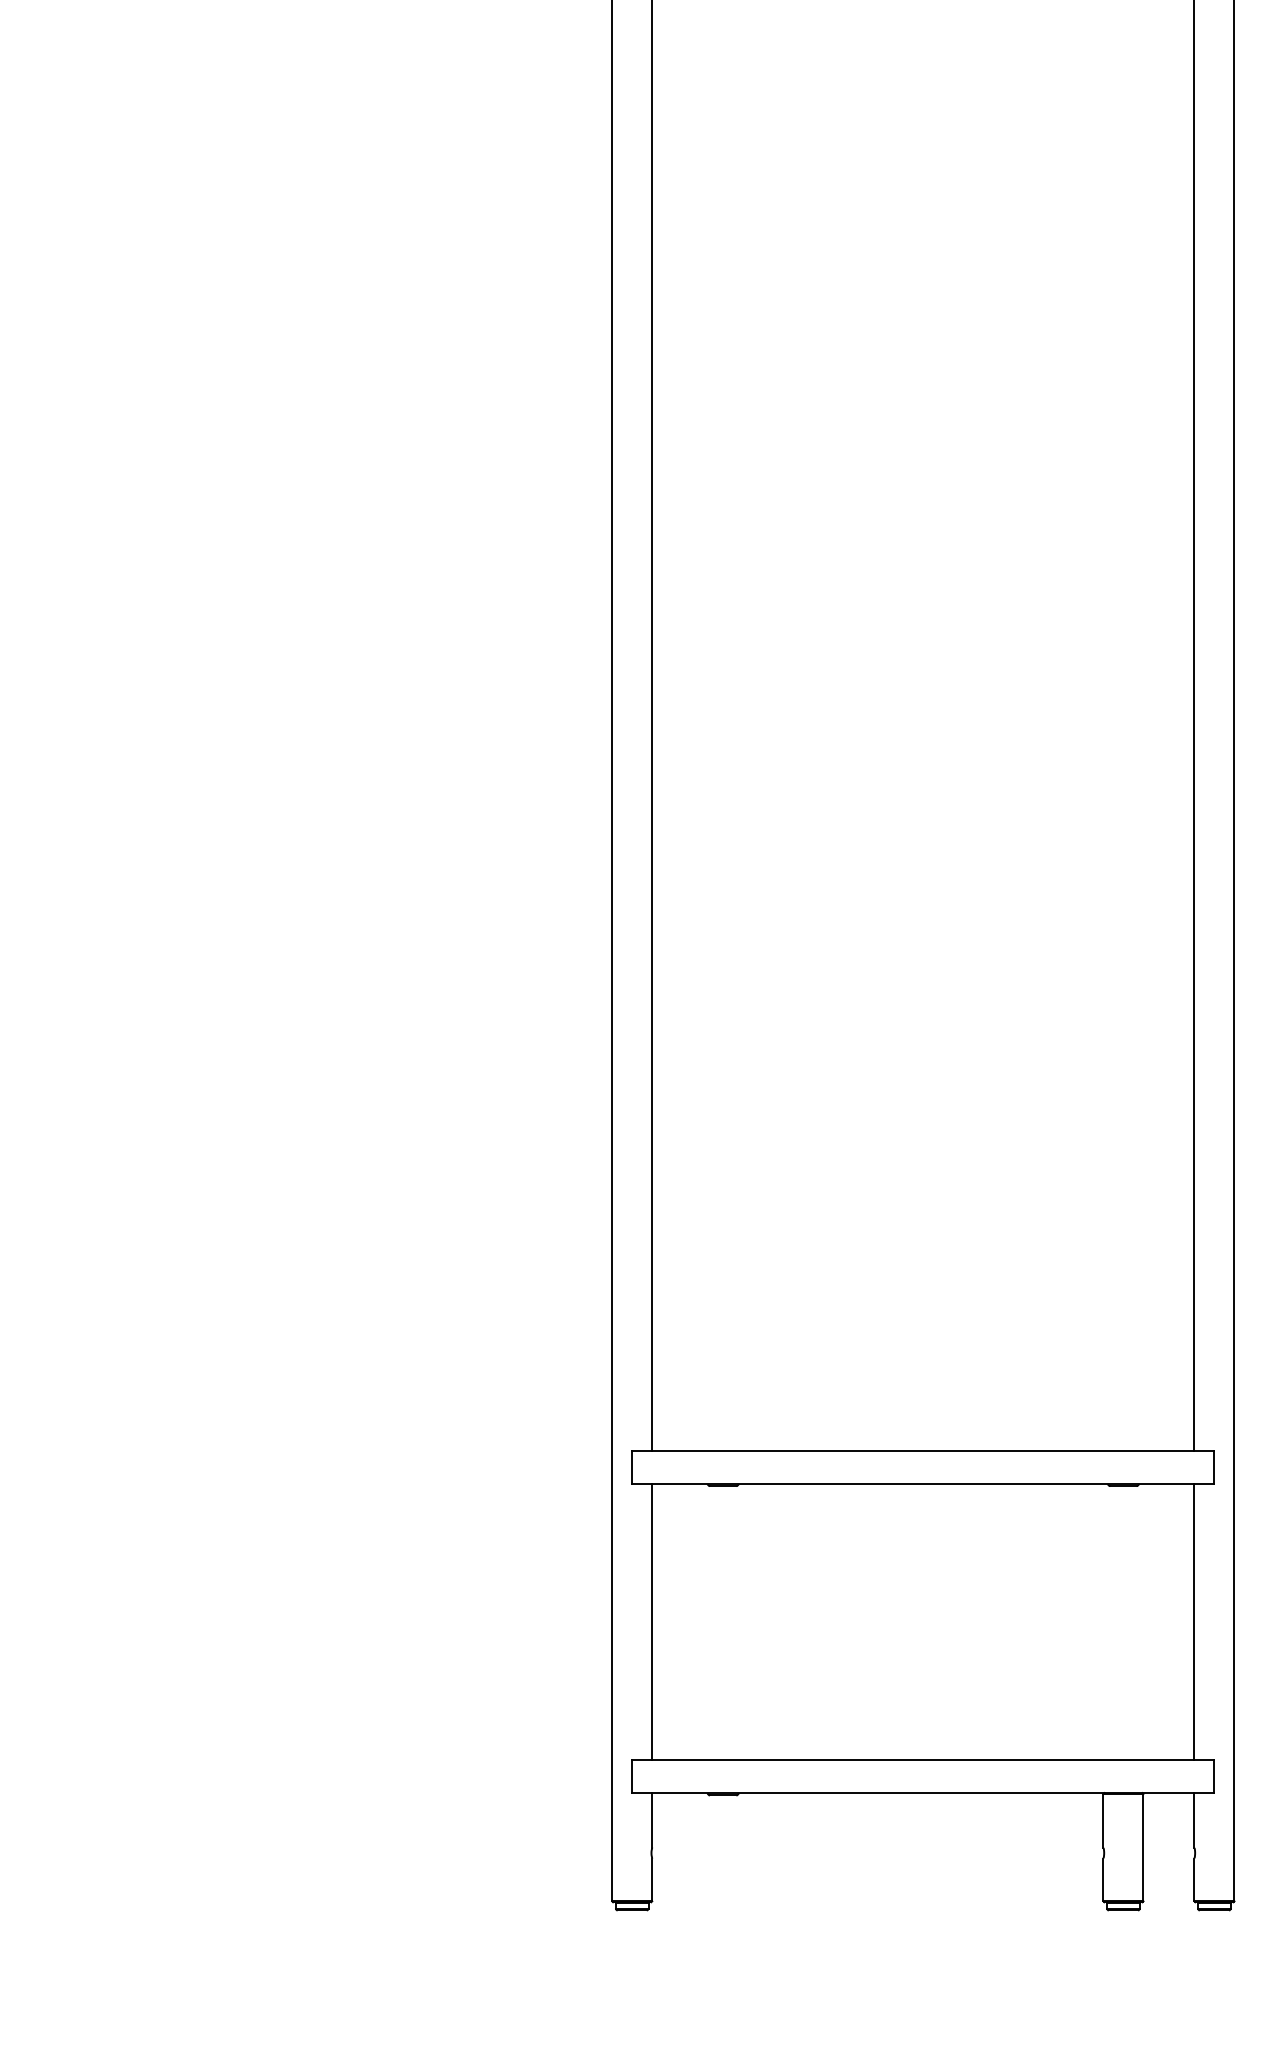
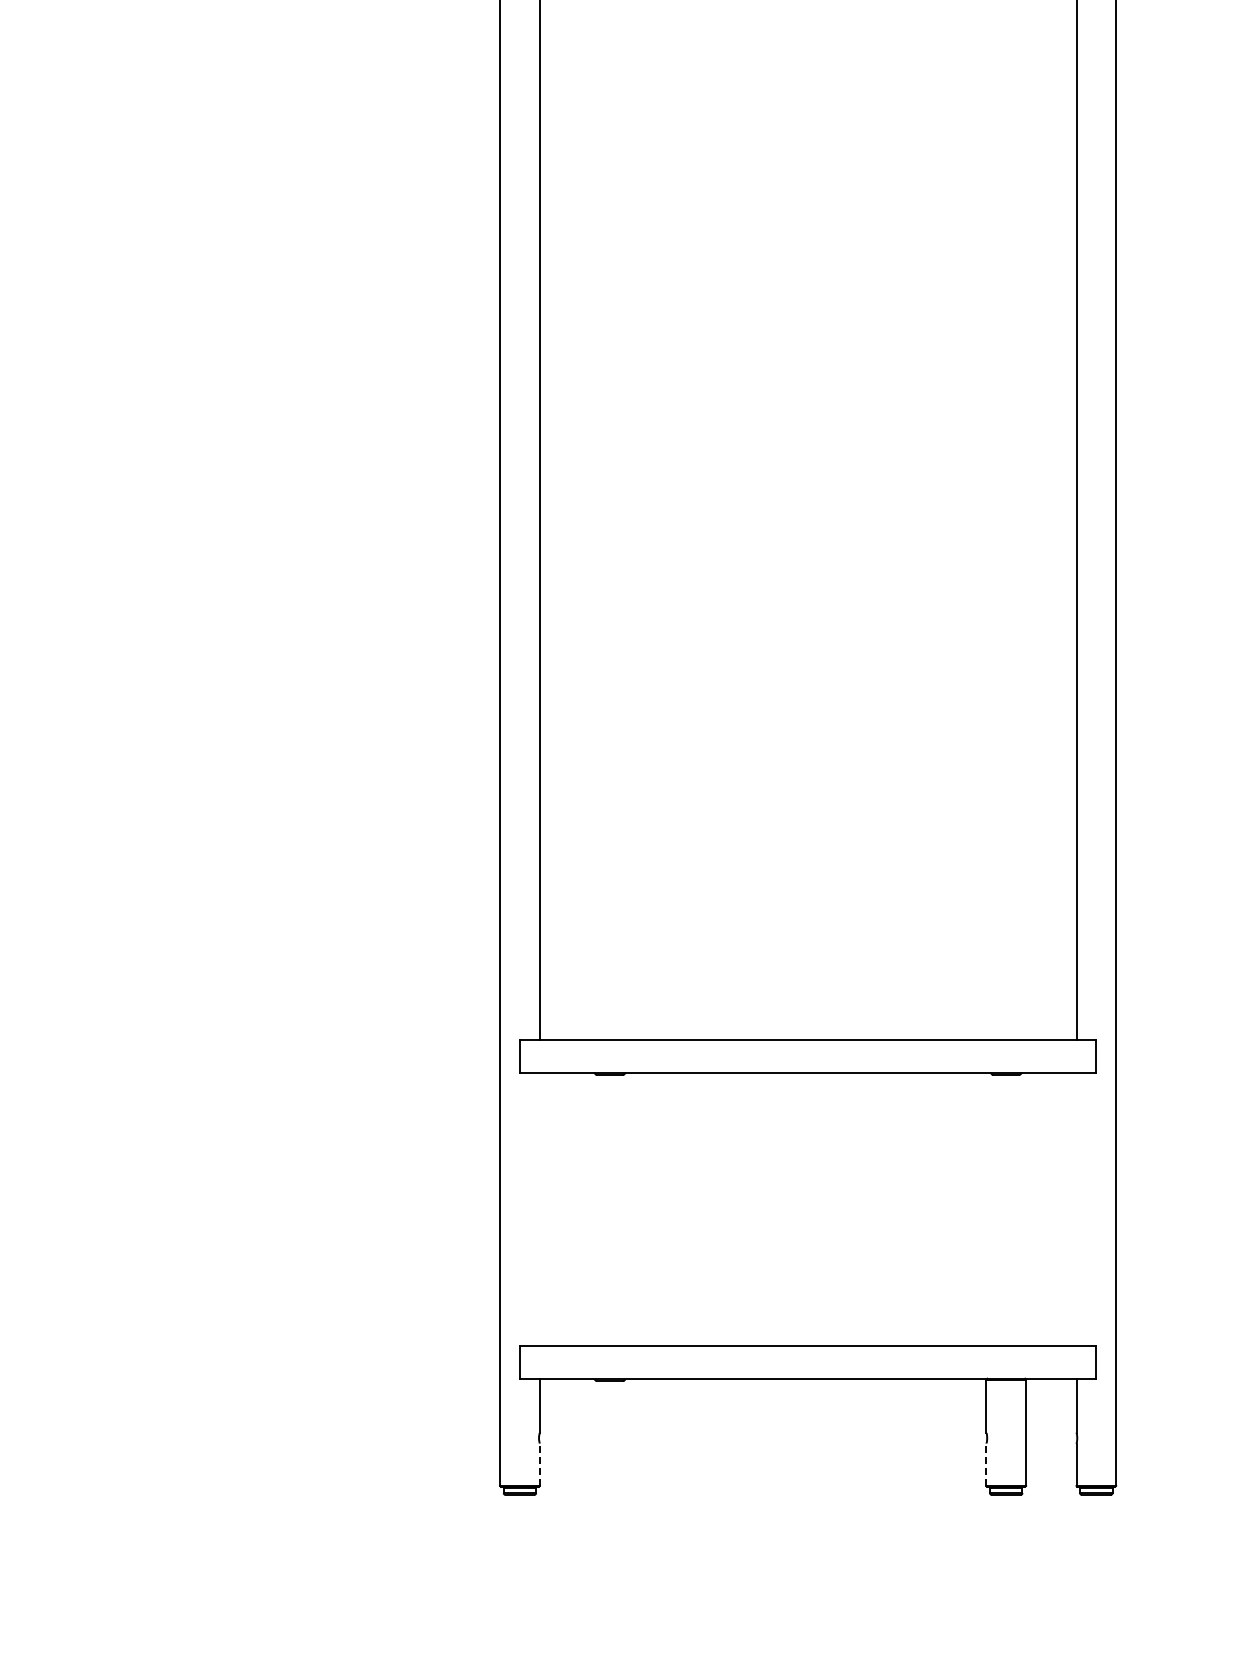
line: (652, 1621) -> (540, 1208), removed
line: (1194, 1621) -> (1076, 1208), removed
line: (652, 1879) -> (540, 1464), solid -> dashed
line: (1103, 1879) -> (986, 1464), solid -> dashed

